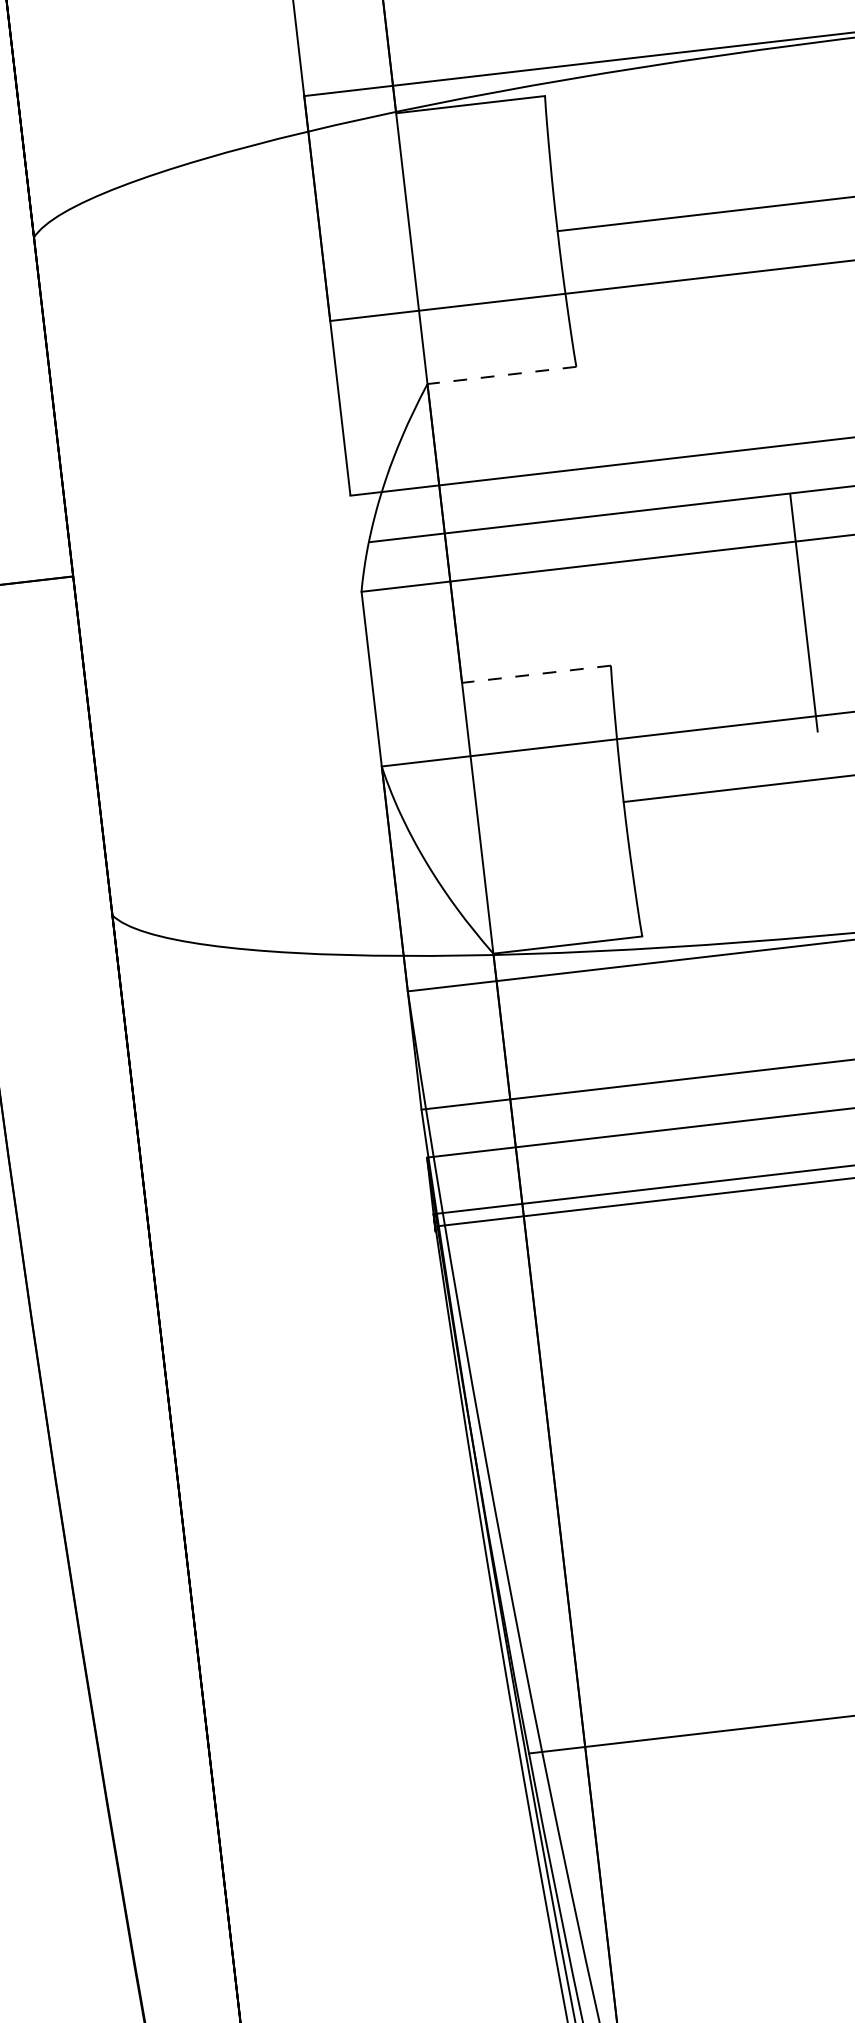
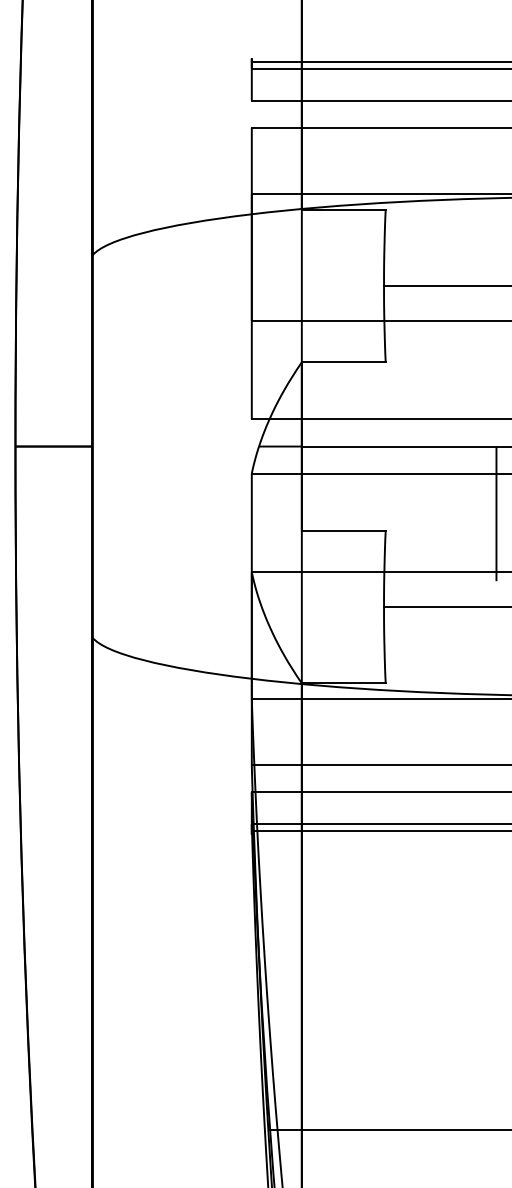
line: (501, 375) -> (343, 362), dashed -> solid
line: (535, 673) -> (343, 530), dashed -> solid

